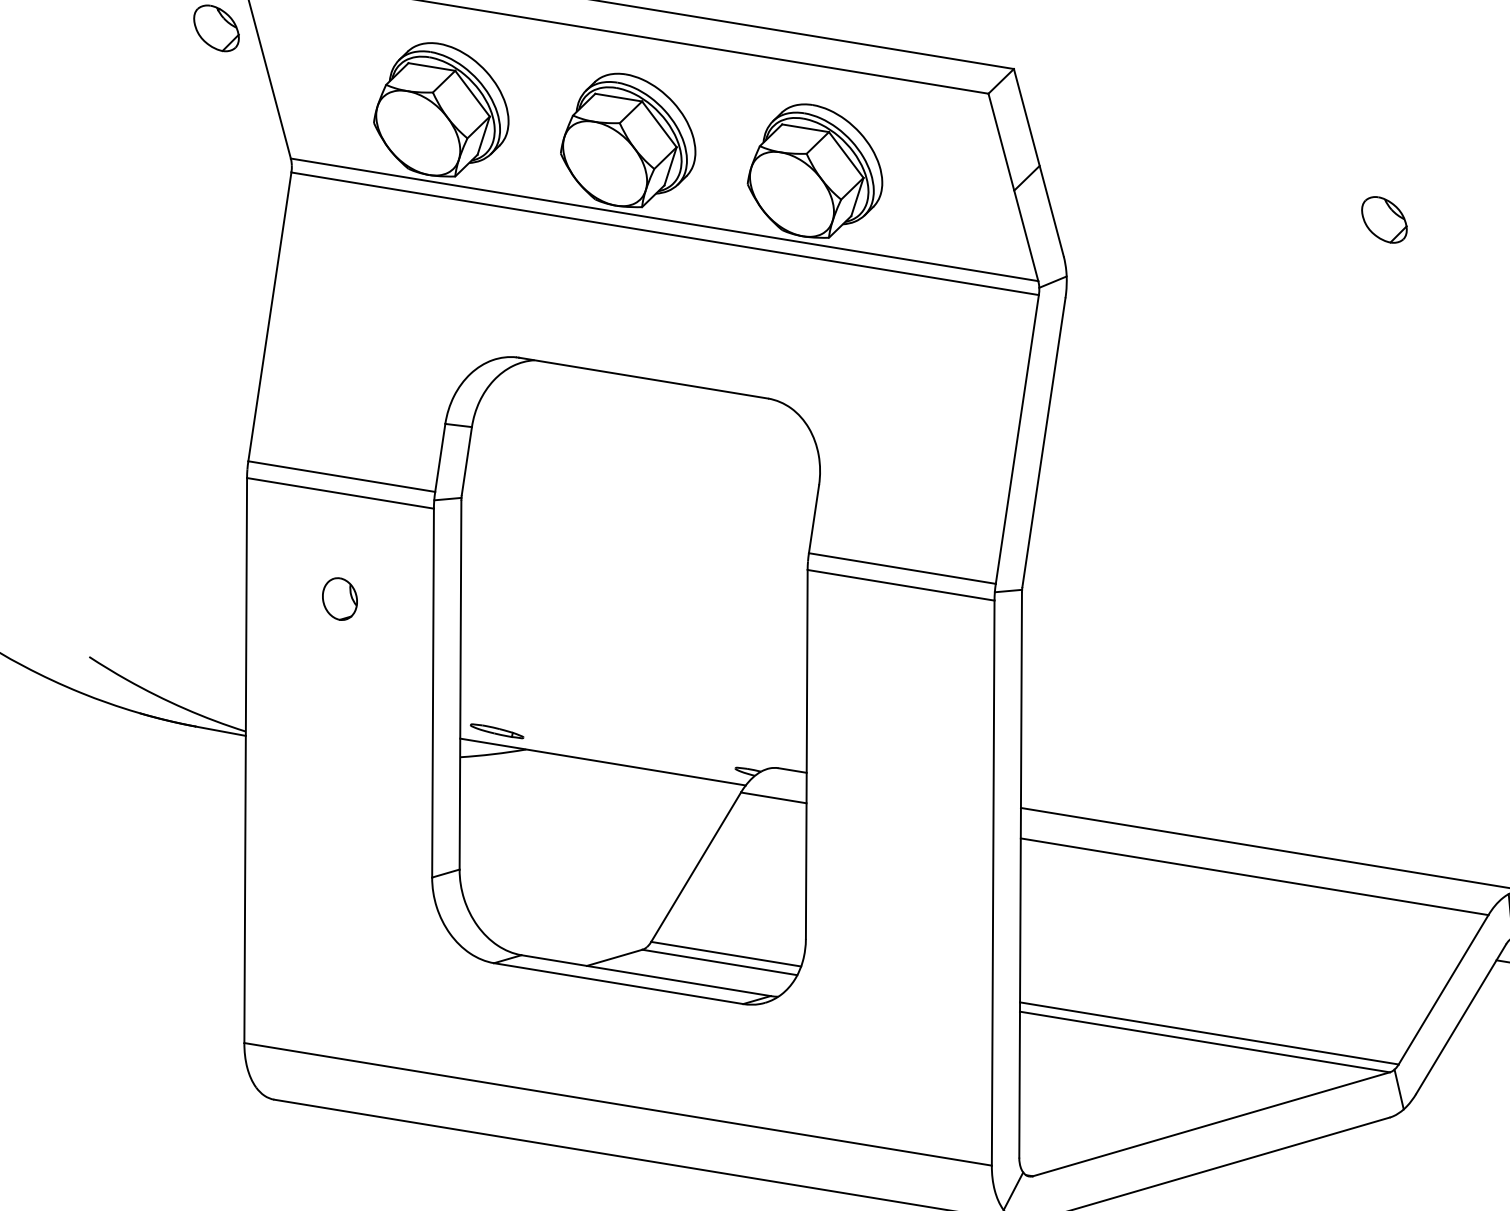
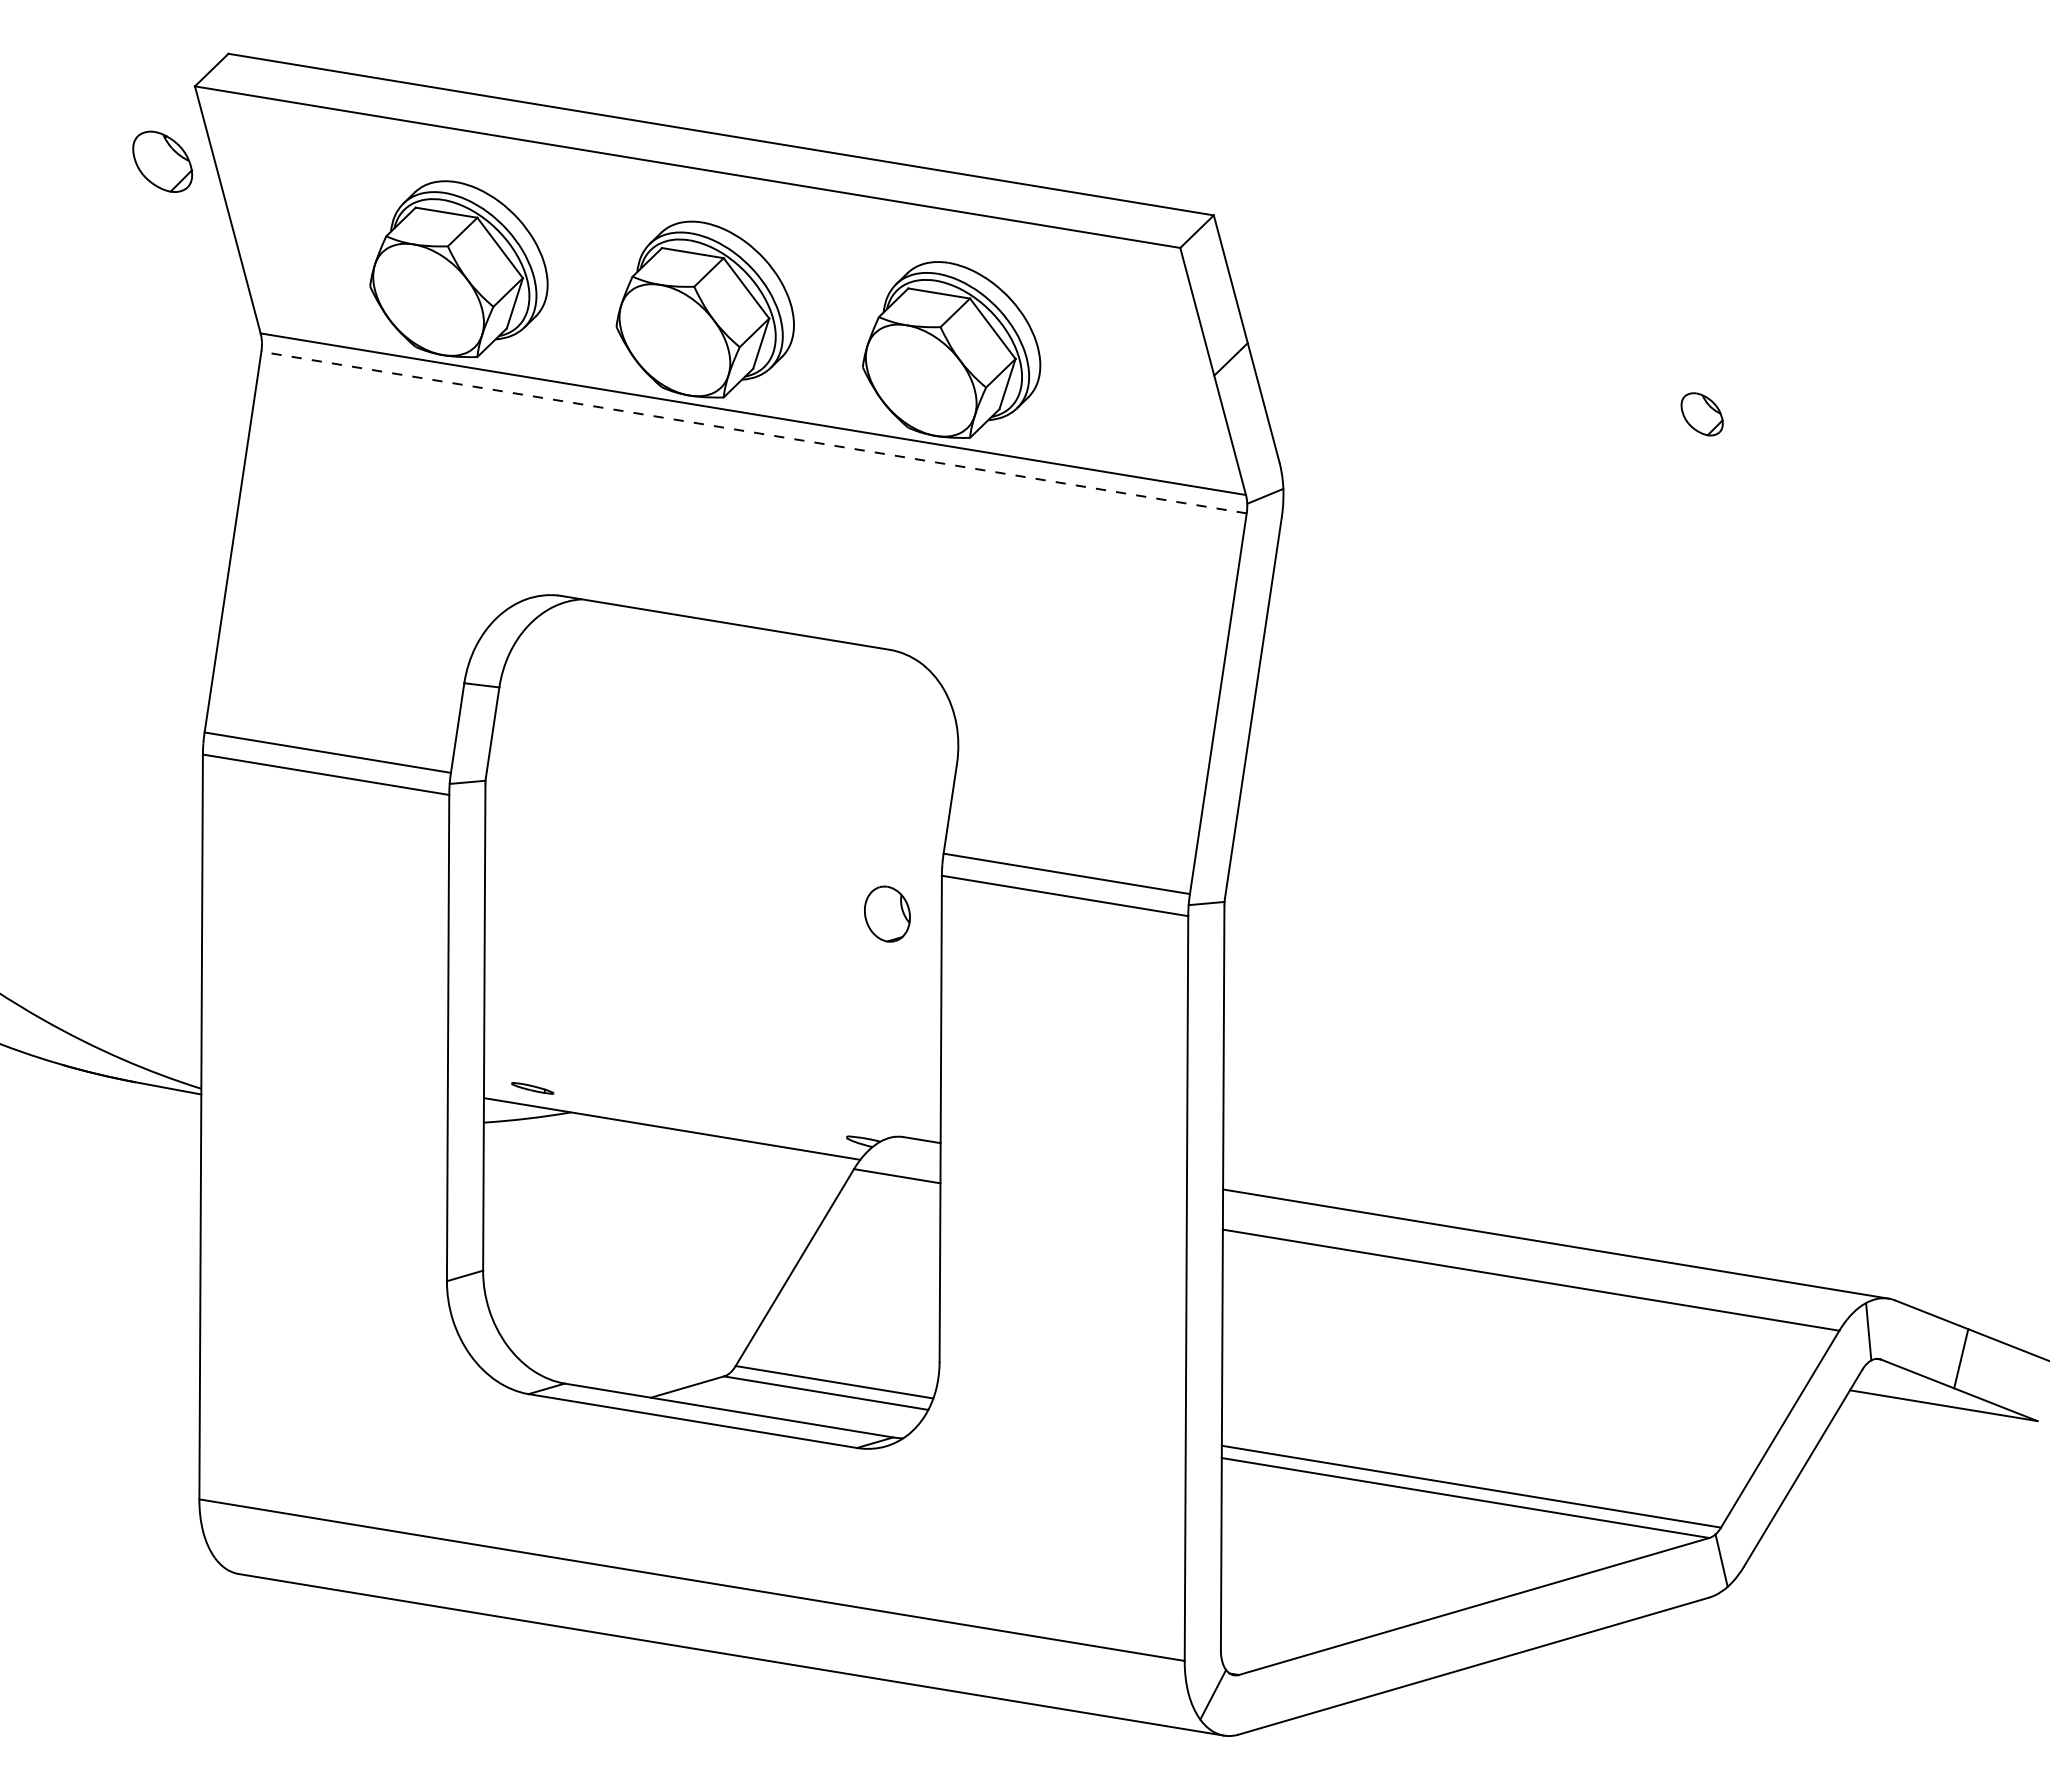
part: (1383, 220) -> (1701, 414), size x0.7
line: (664, 233) -> (753, 432), solid -> dashed
part: (340, 598) -> (887, 913), moved
part: (497, 731) -> (532, 1088), size x0.6

